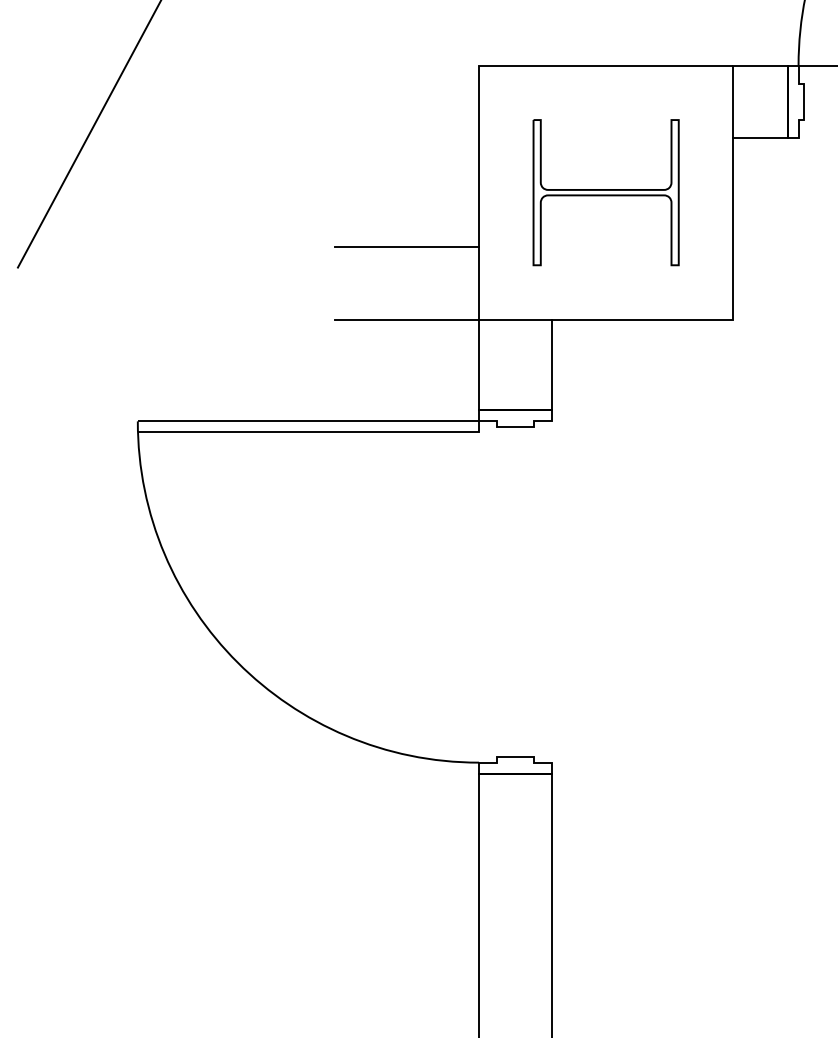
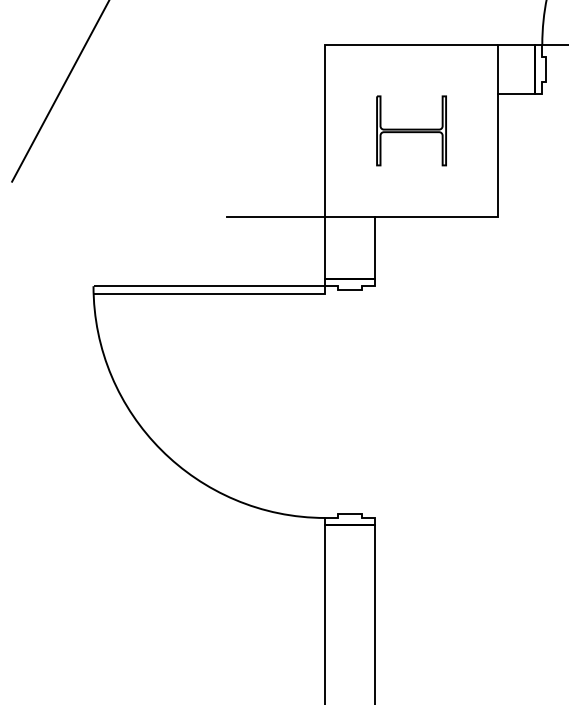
part: (605, 192) -> (411, 130), size x0.7
line: (407, 246) -> (276, 167), removed

